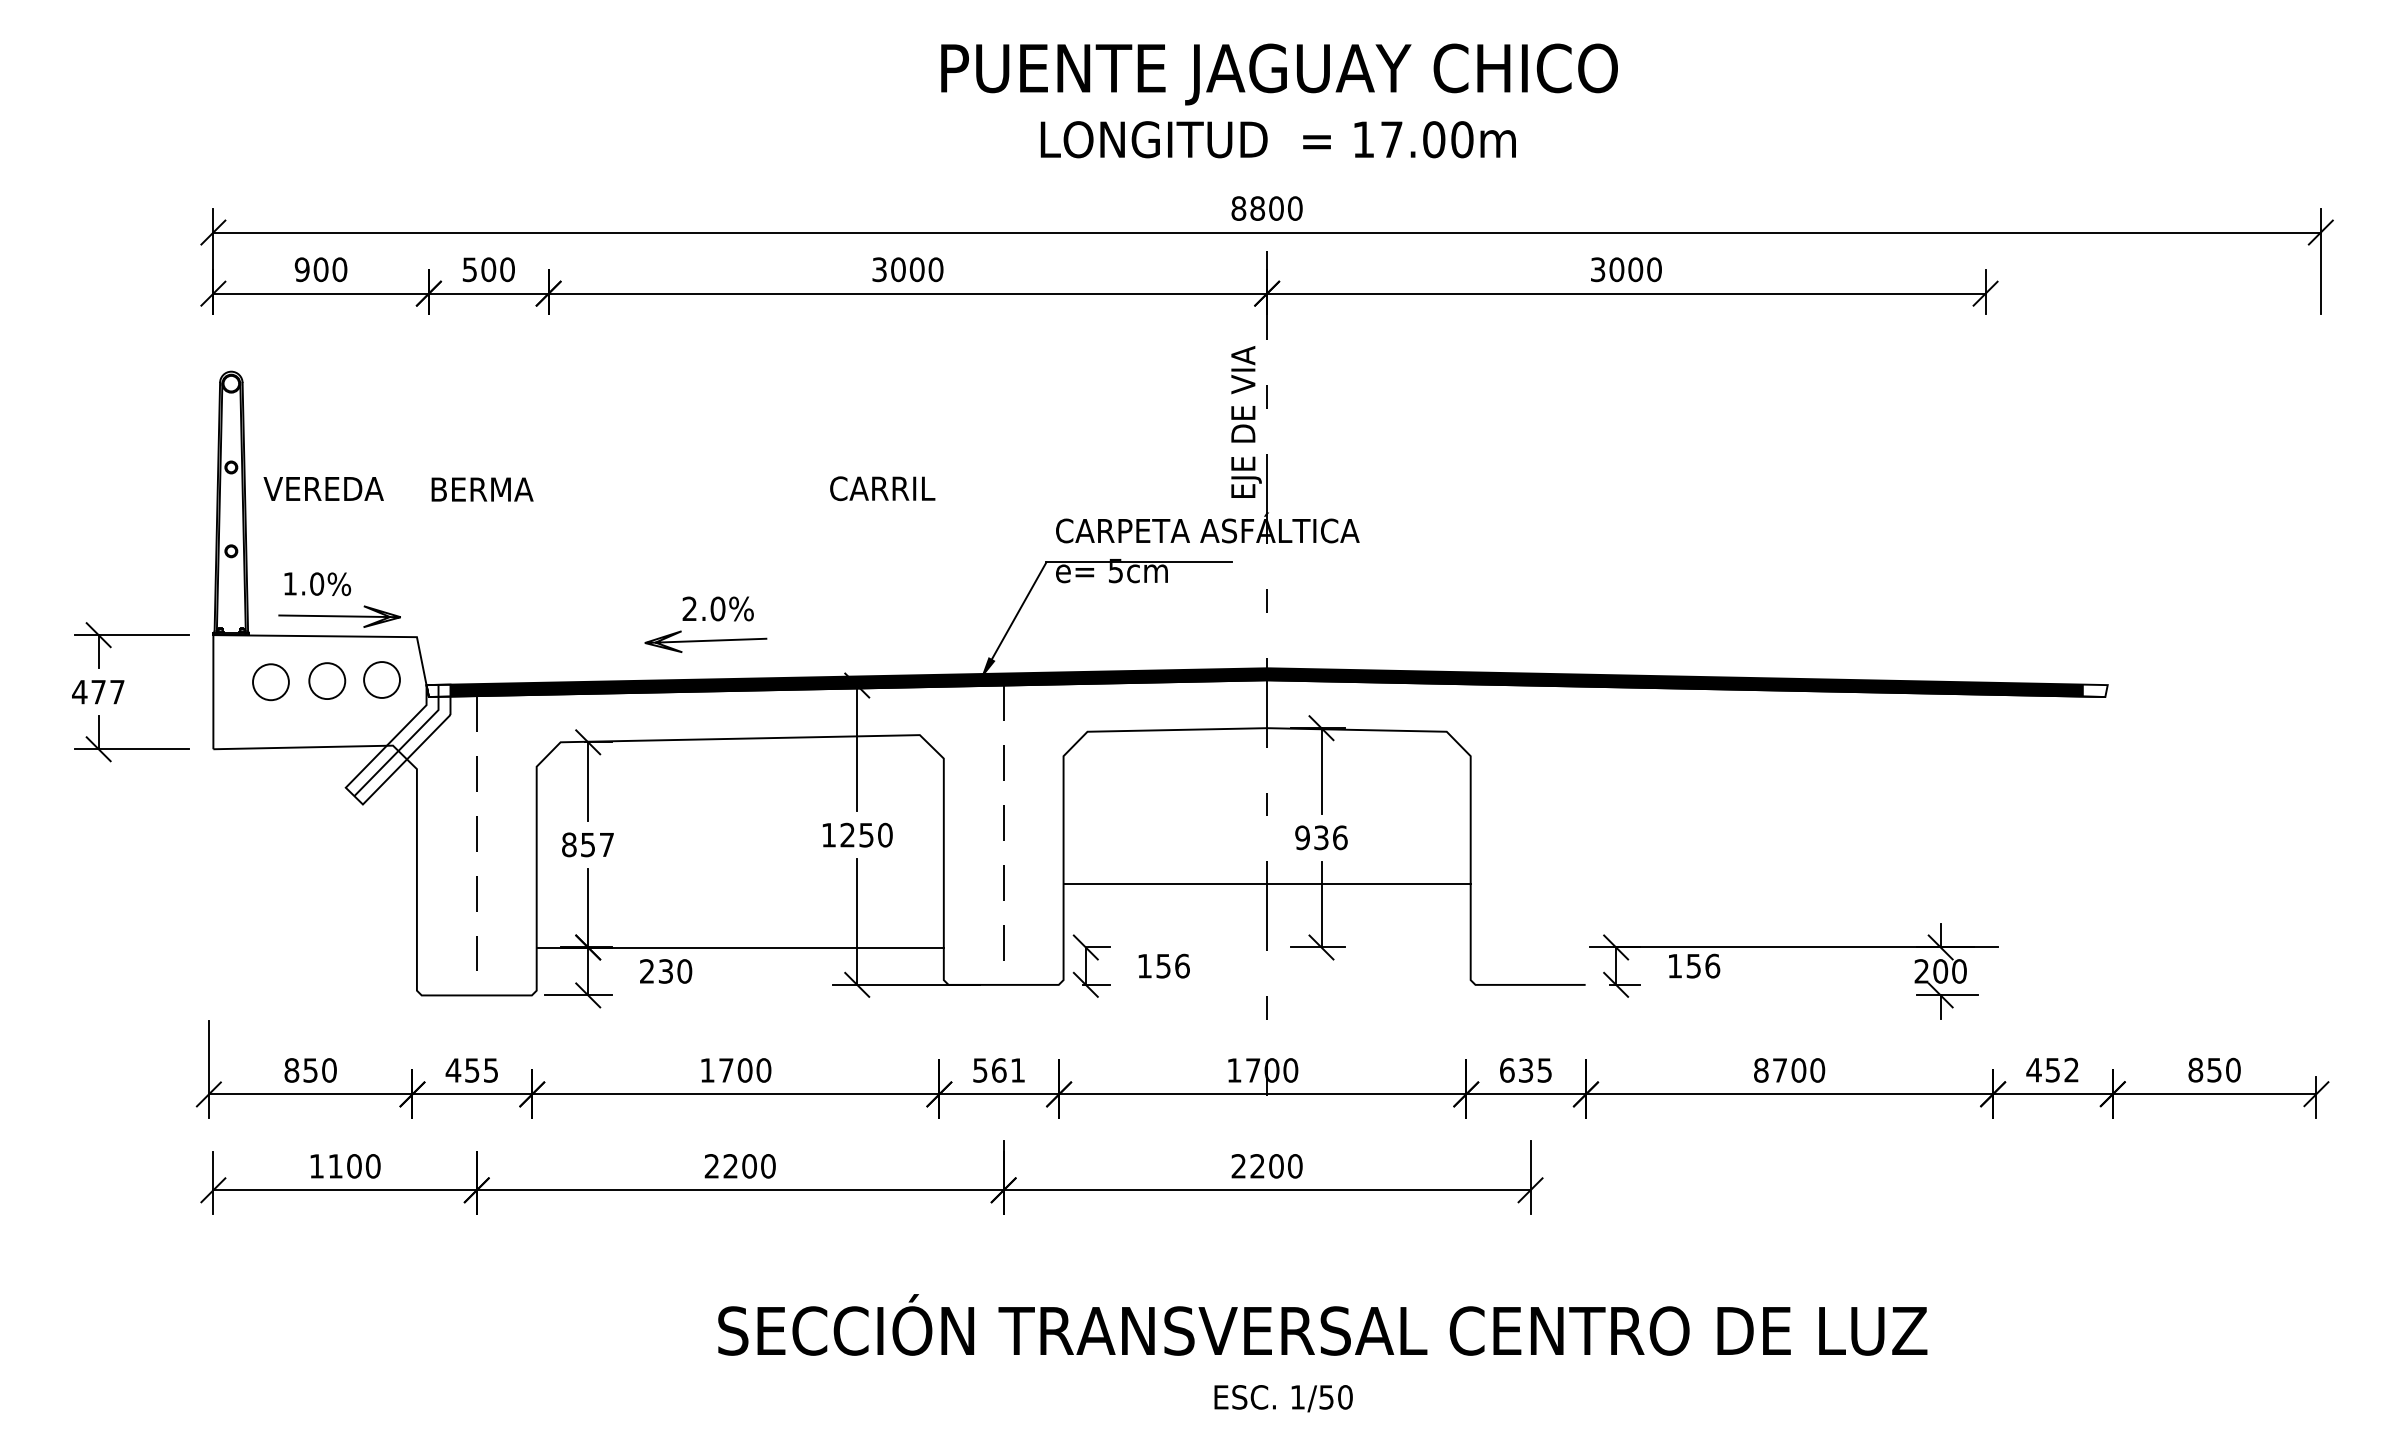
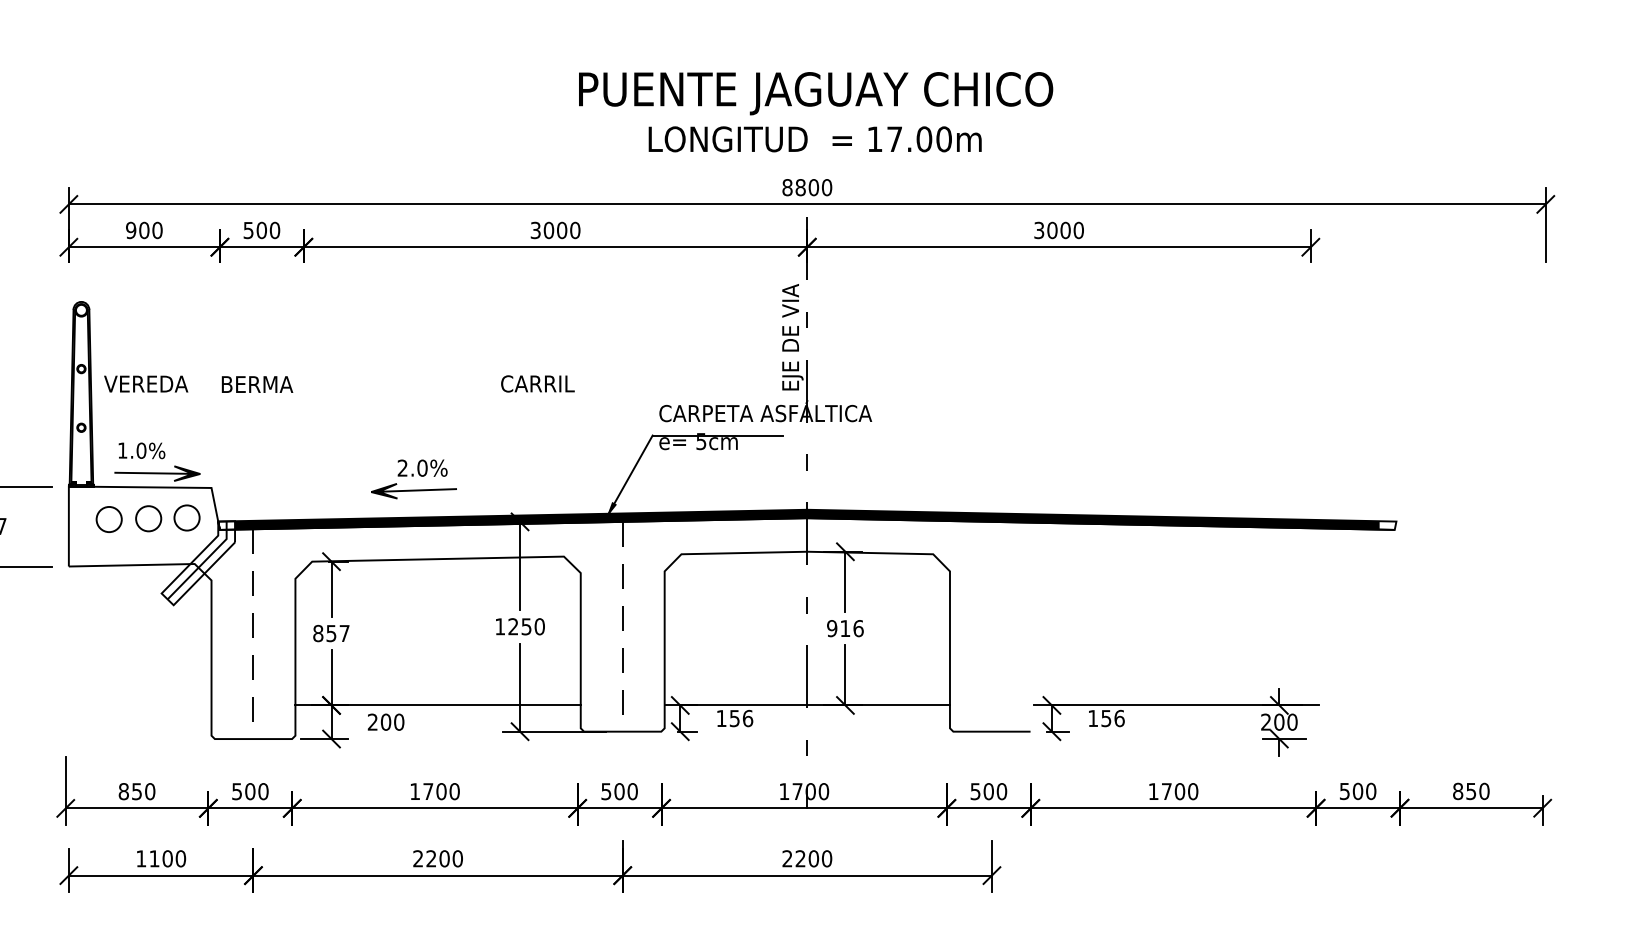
text: (1321, 837) -> (845, 628), 936 -> 916
line: (1266, 884) -> (806, 705), moved
text: (665, 971) -> (385, 722), 230 -> 200
text: (2052, 1069) -> (1357, 790), 452 -> 500
text: (471, 1070) -> (249, 791), 455 -> 500
text: (1008, 1070) -> (626, 791), 561 -> 500
text: (1526, 1070) -> (989, 791), 635 -> 500
text: (1761, 1070) -> (1153, 791), 8700 -> 1700

